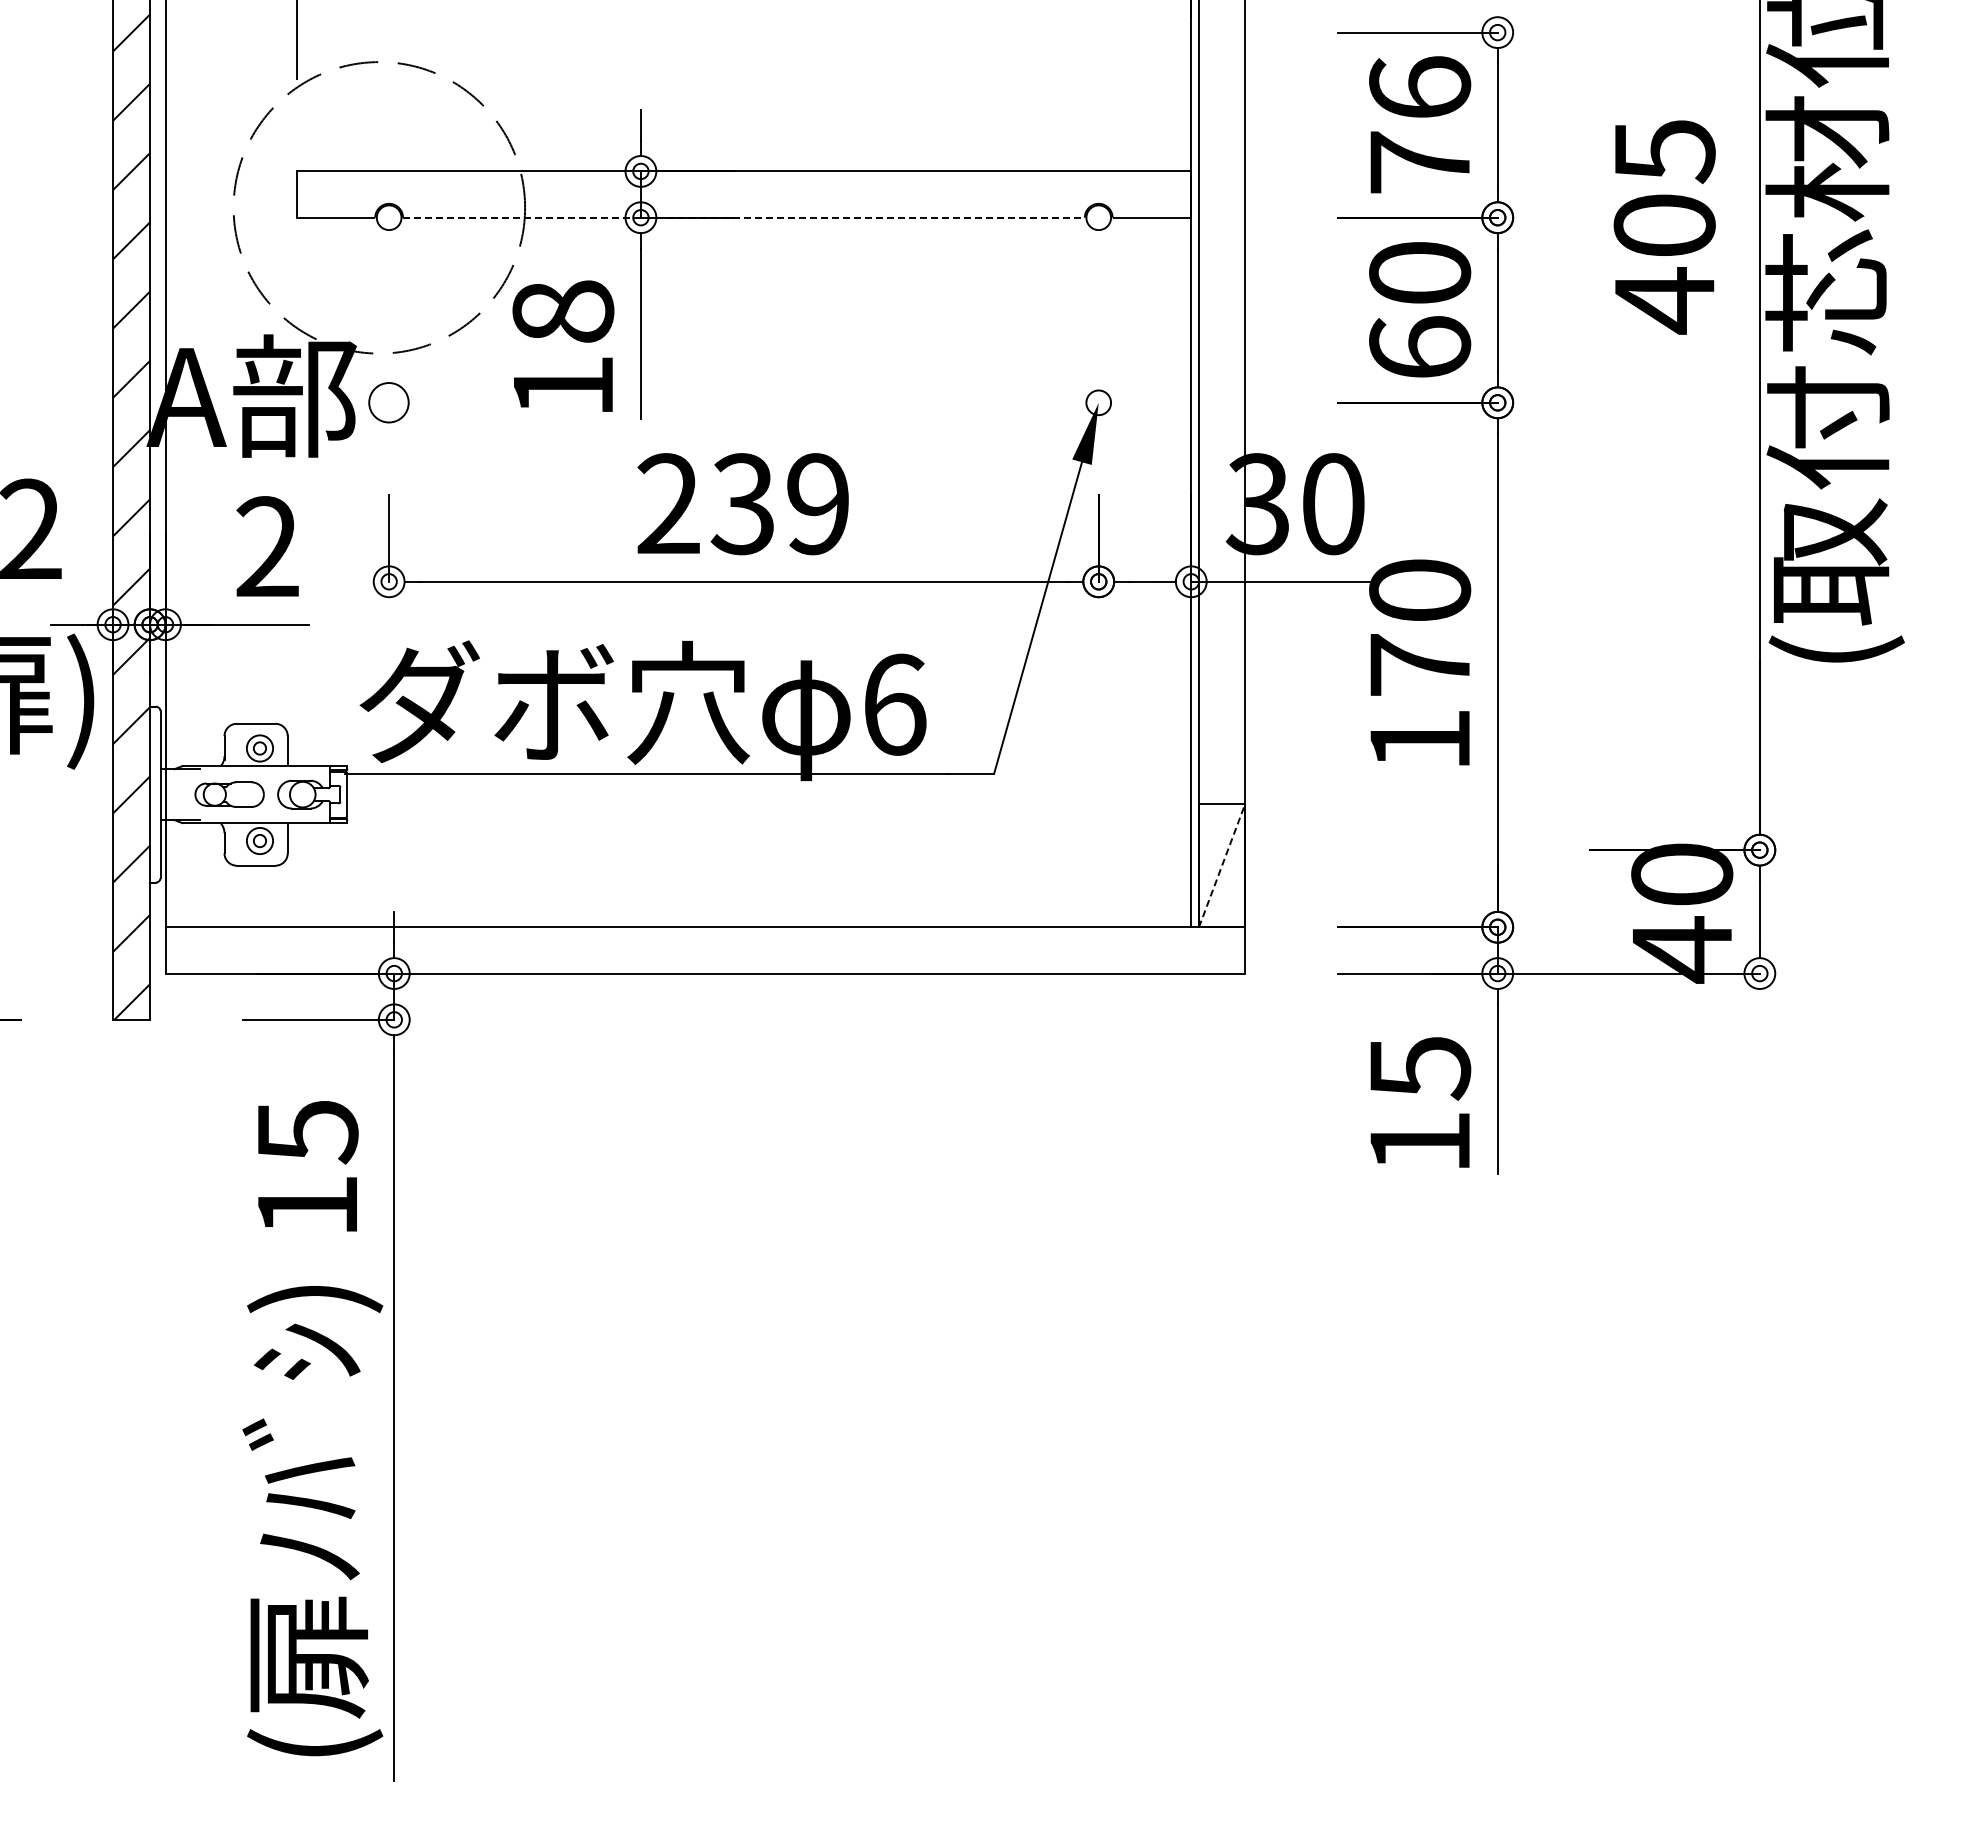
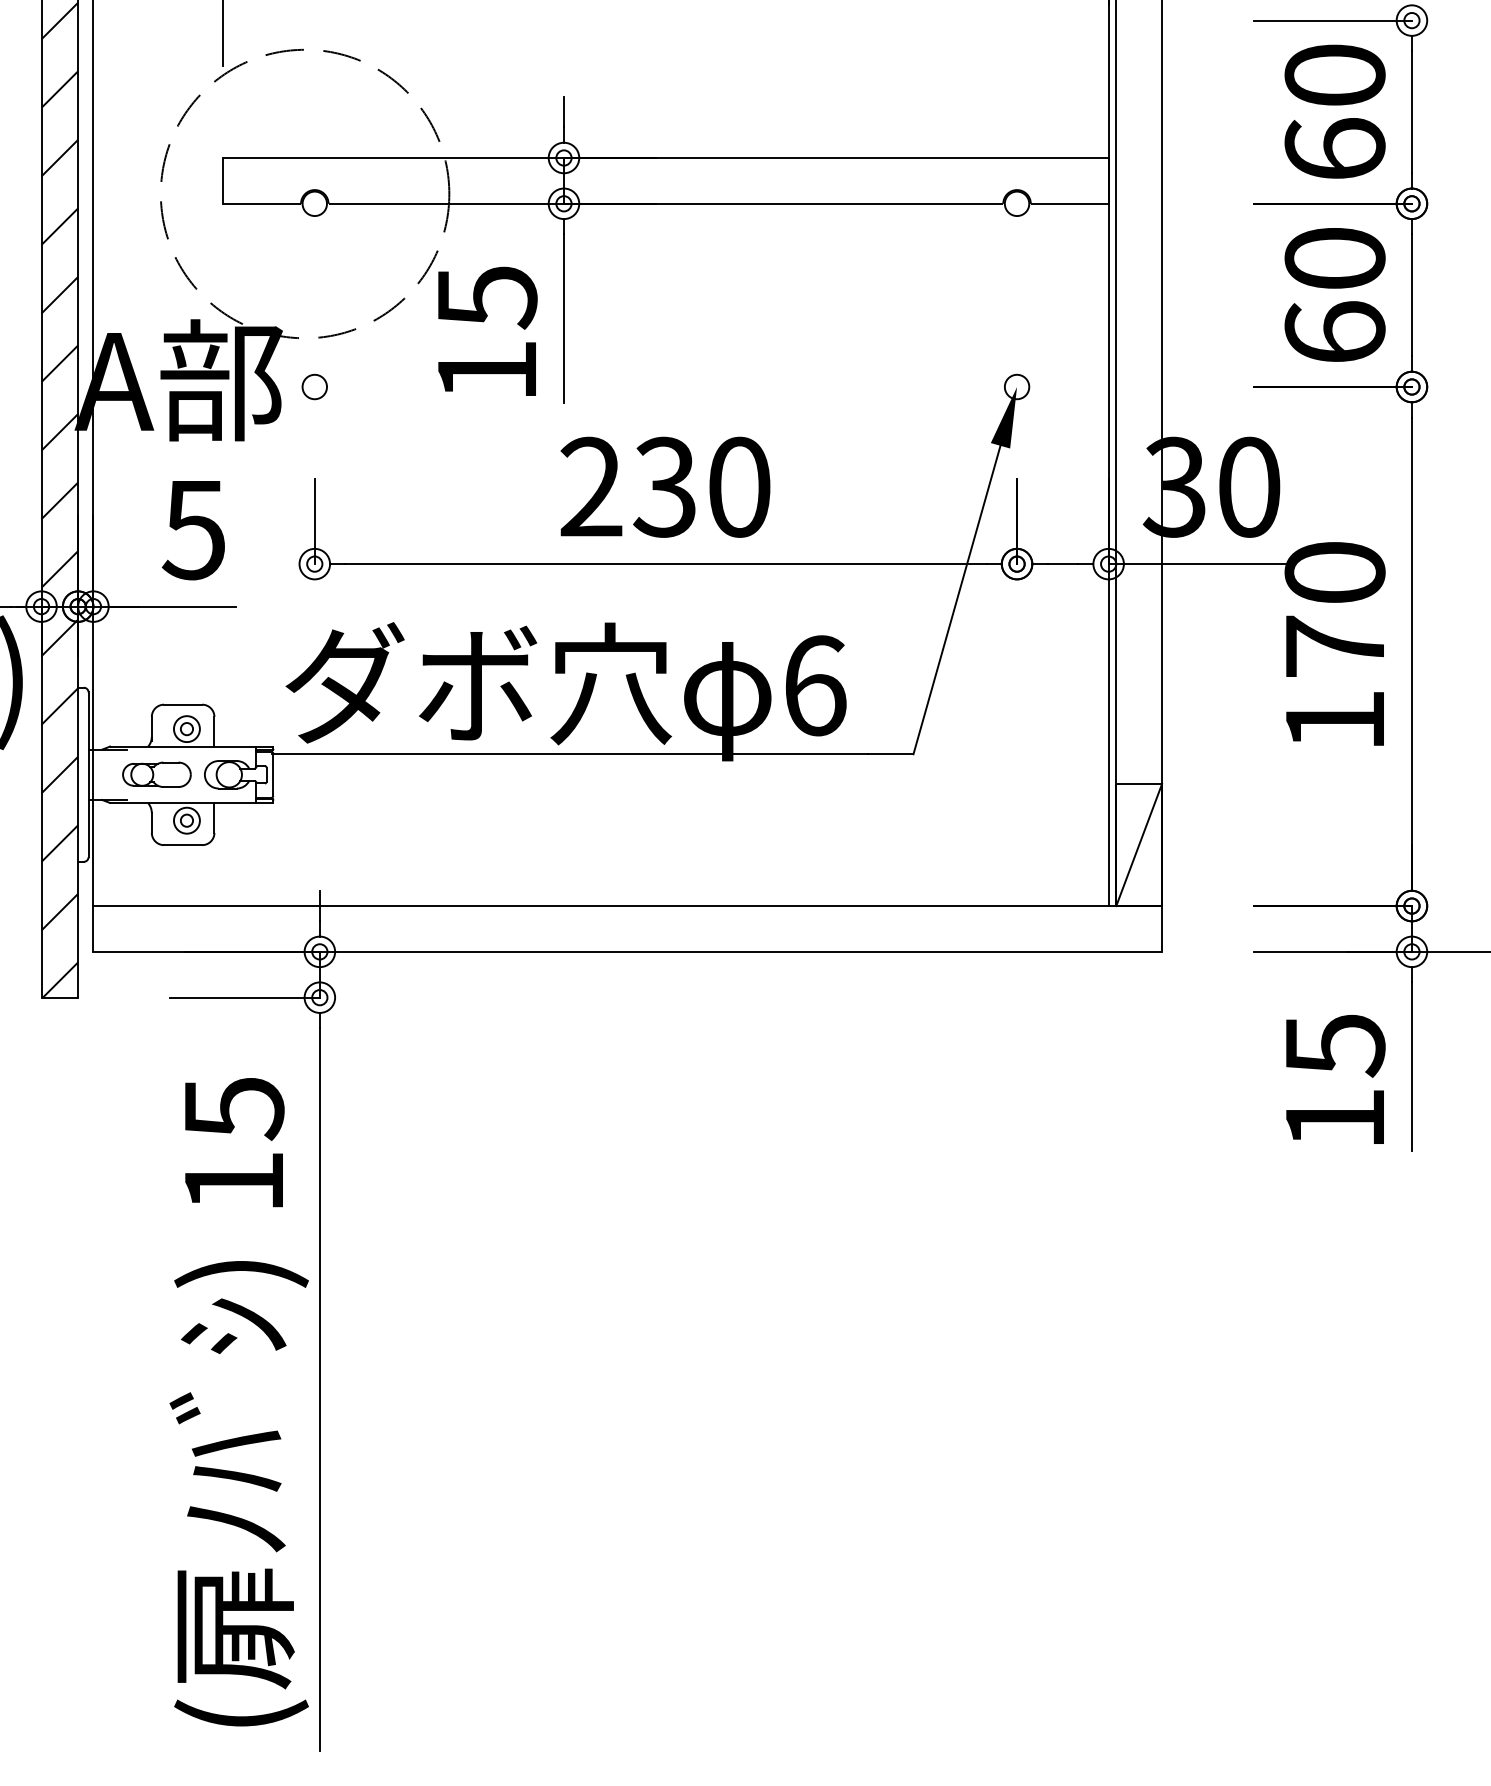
text: (1420, 124) -> (1335, 111), 76 -> 60
line: (743, 217) -> (665, 203), dashed -> solid
text: (563, 312) -> (487, 297), 18 -> 15
circle: (389, 402) -> (315, 386), size x0.62
text: (818, 504) -> (739, 487), 239 -> 230
text: (266, 547) -> (193, 530), 2 -> 5
line: (1222, 865) -> (1139, 844), dashed -> solid

